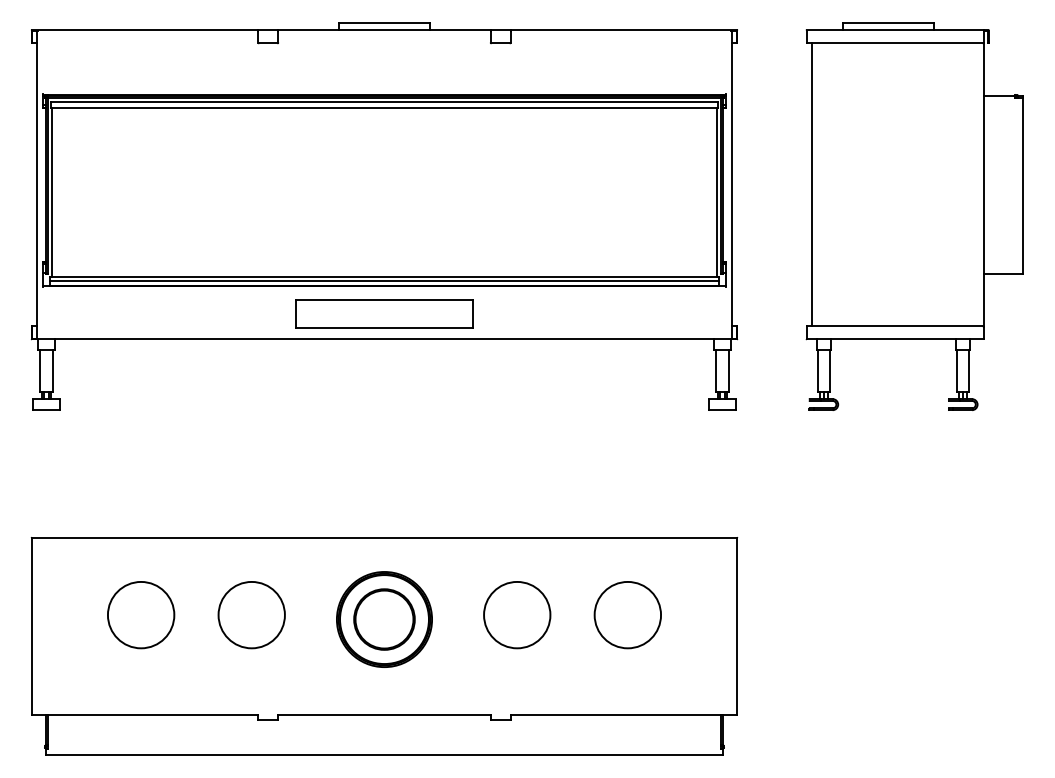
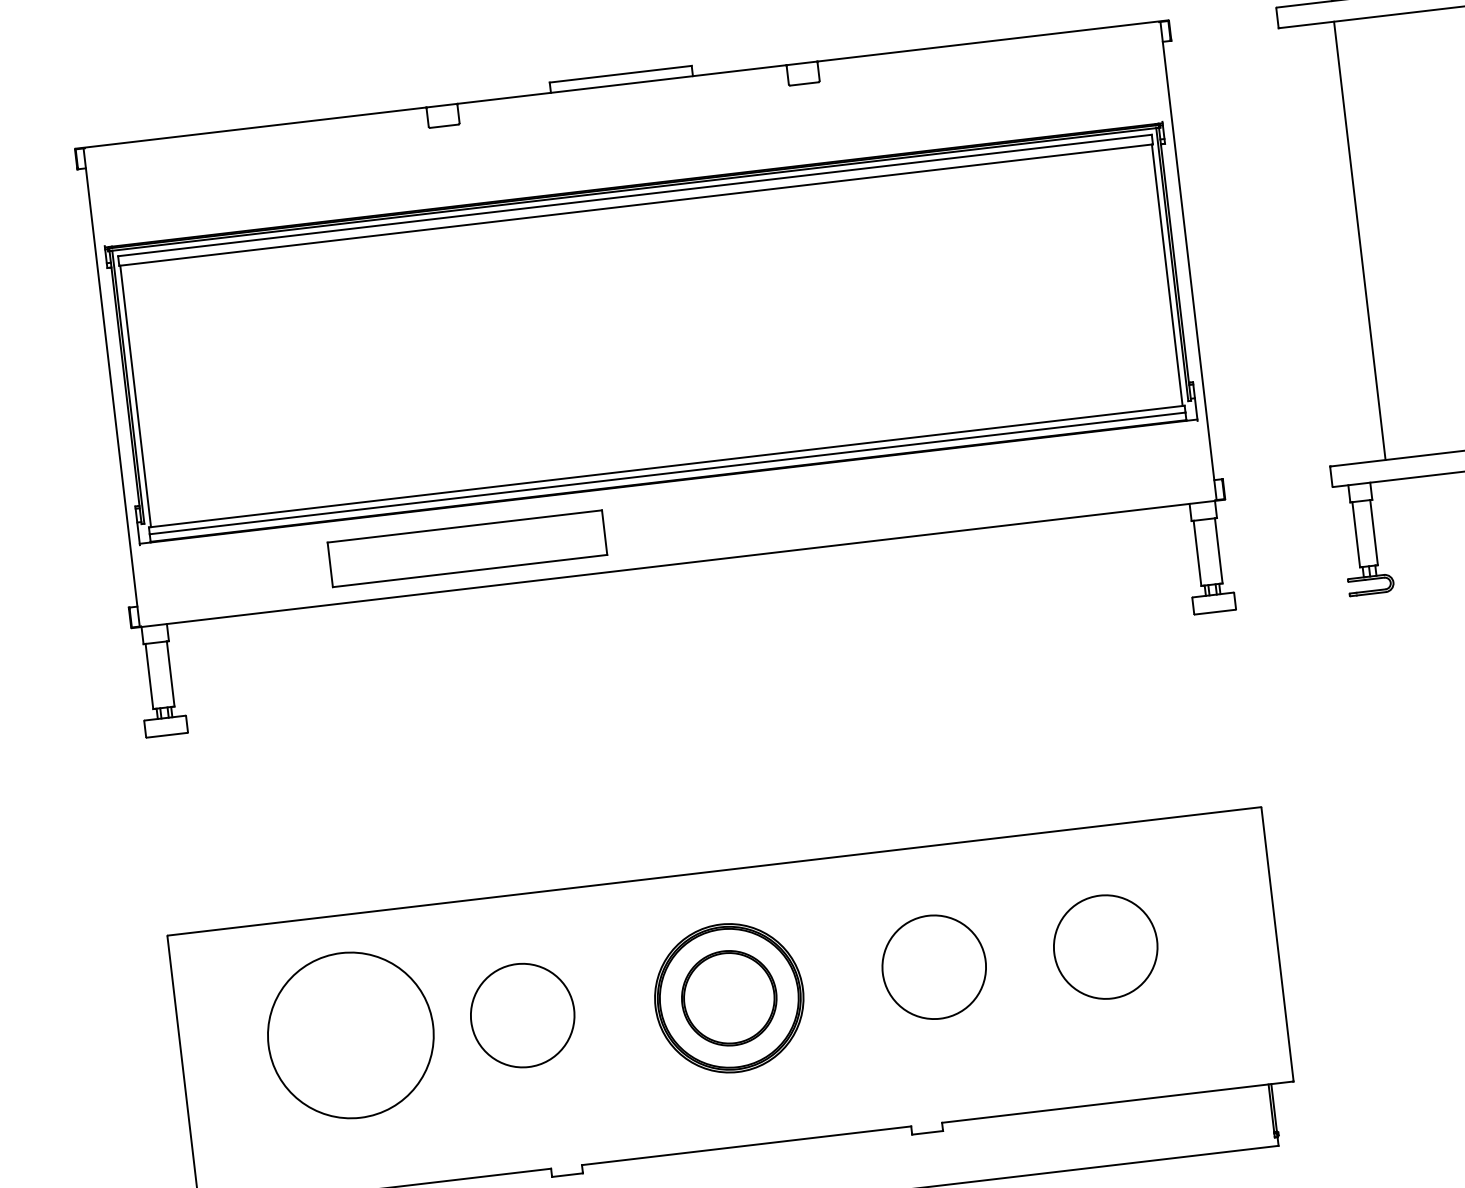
line: (812, 184) -> (1360, 240), moved
part: (384, 313) -> (467, 548), moved
circle: (141, 615) -> (351, 1036), size x1.6

